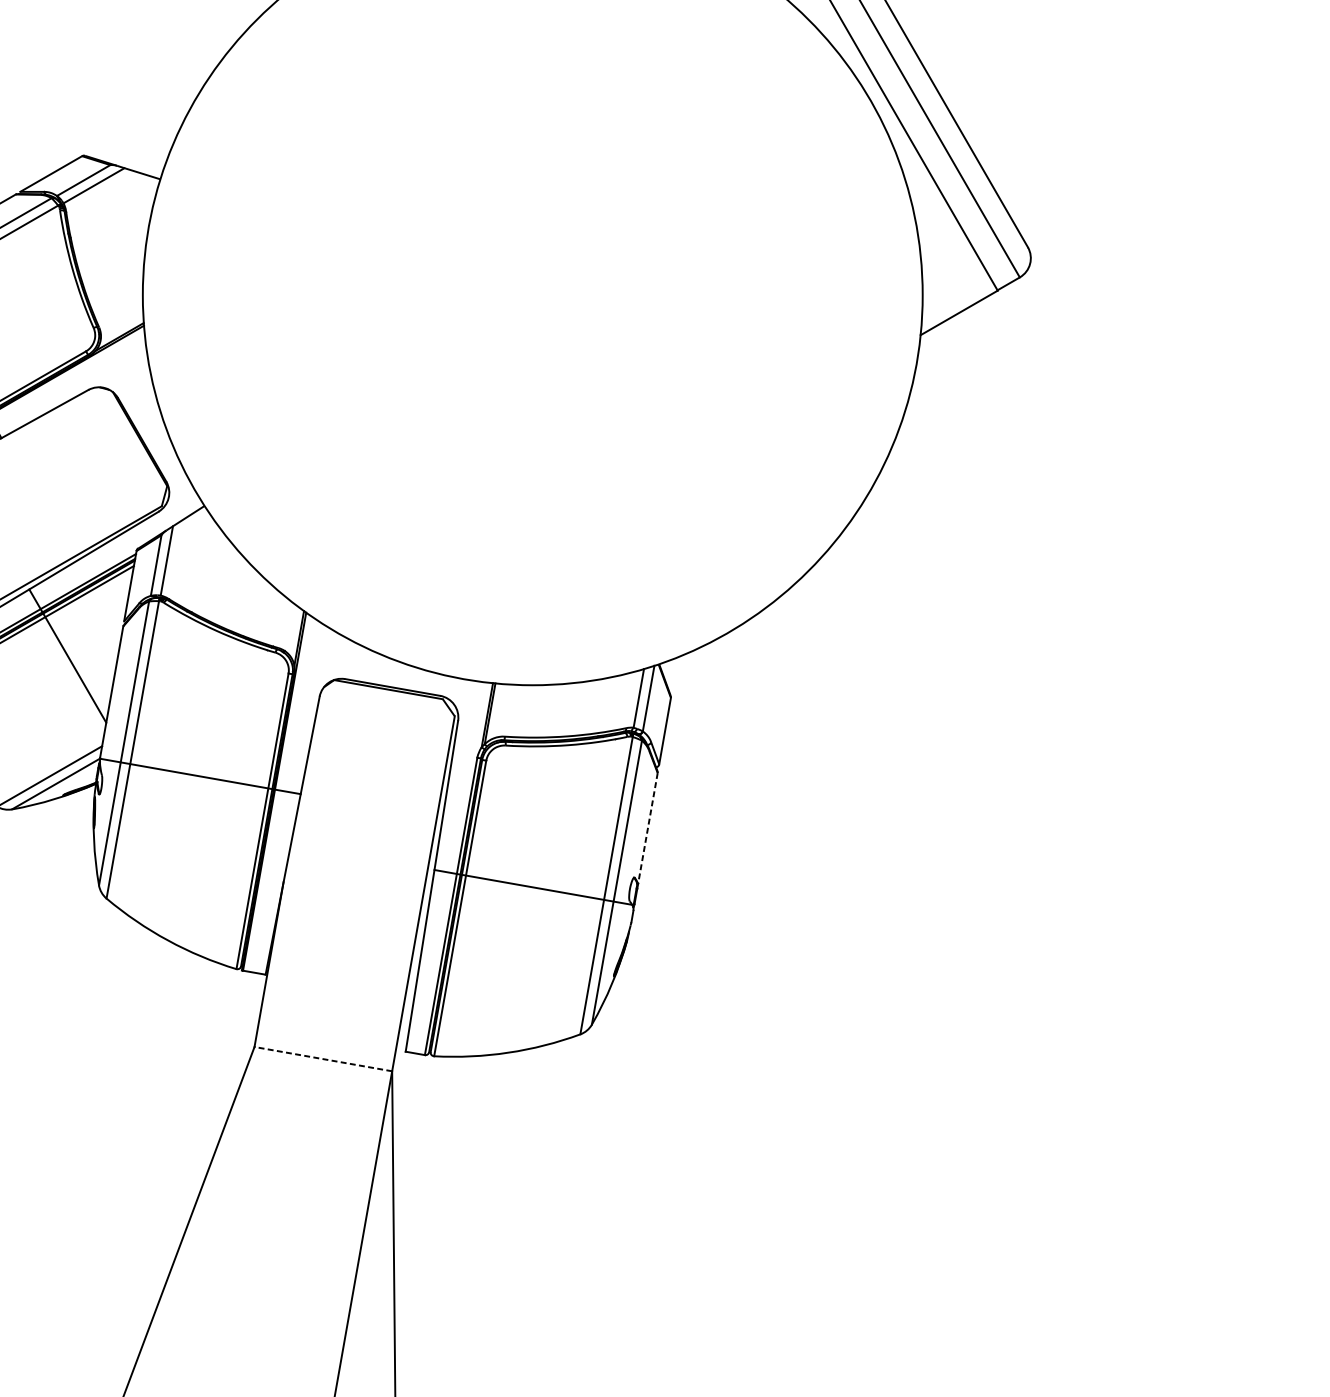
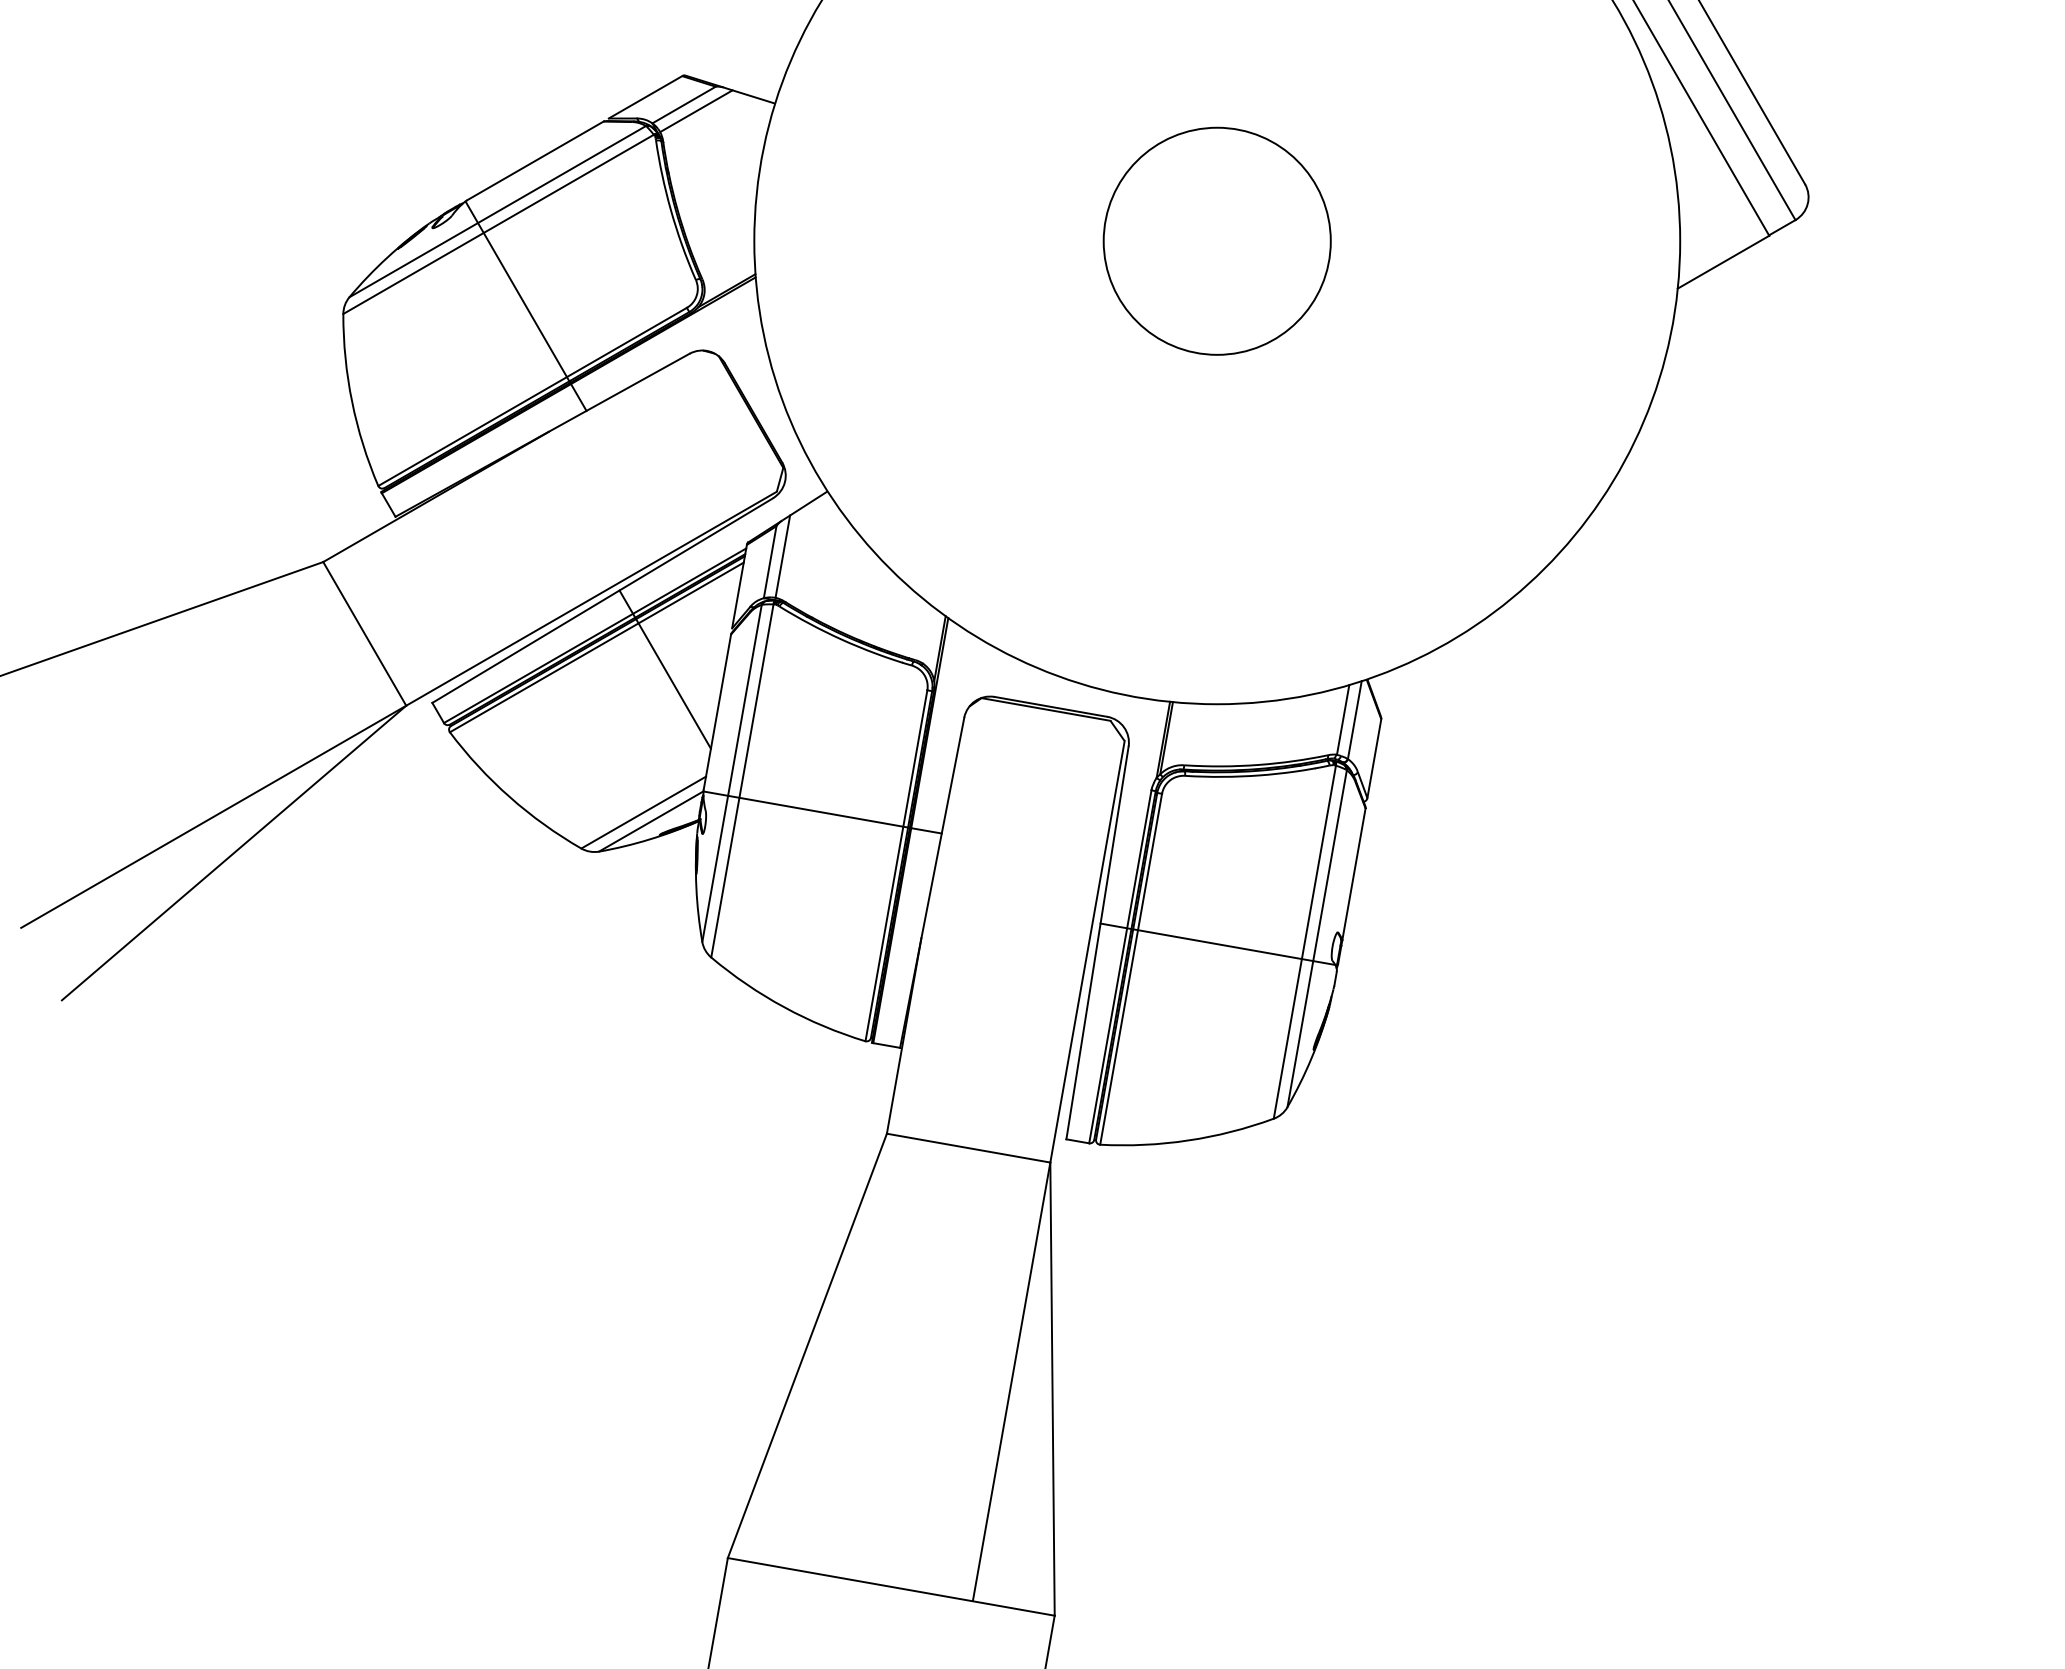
circle: (532, 294) -> (1216, 240), added
line: (647, 828) -> (1353, 874), dashed -> solid
line: (323, 1059) -> (968, 1148), dashed -> solid

